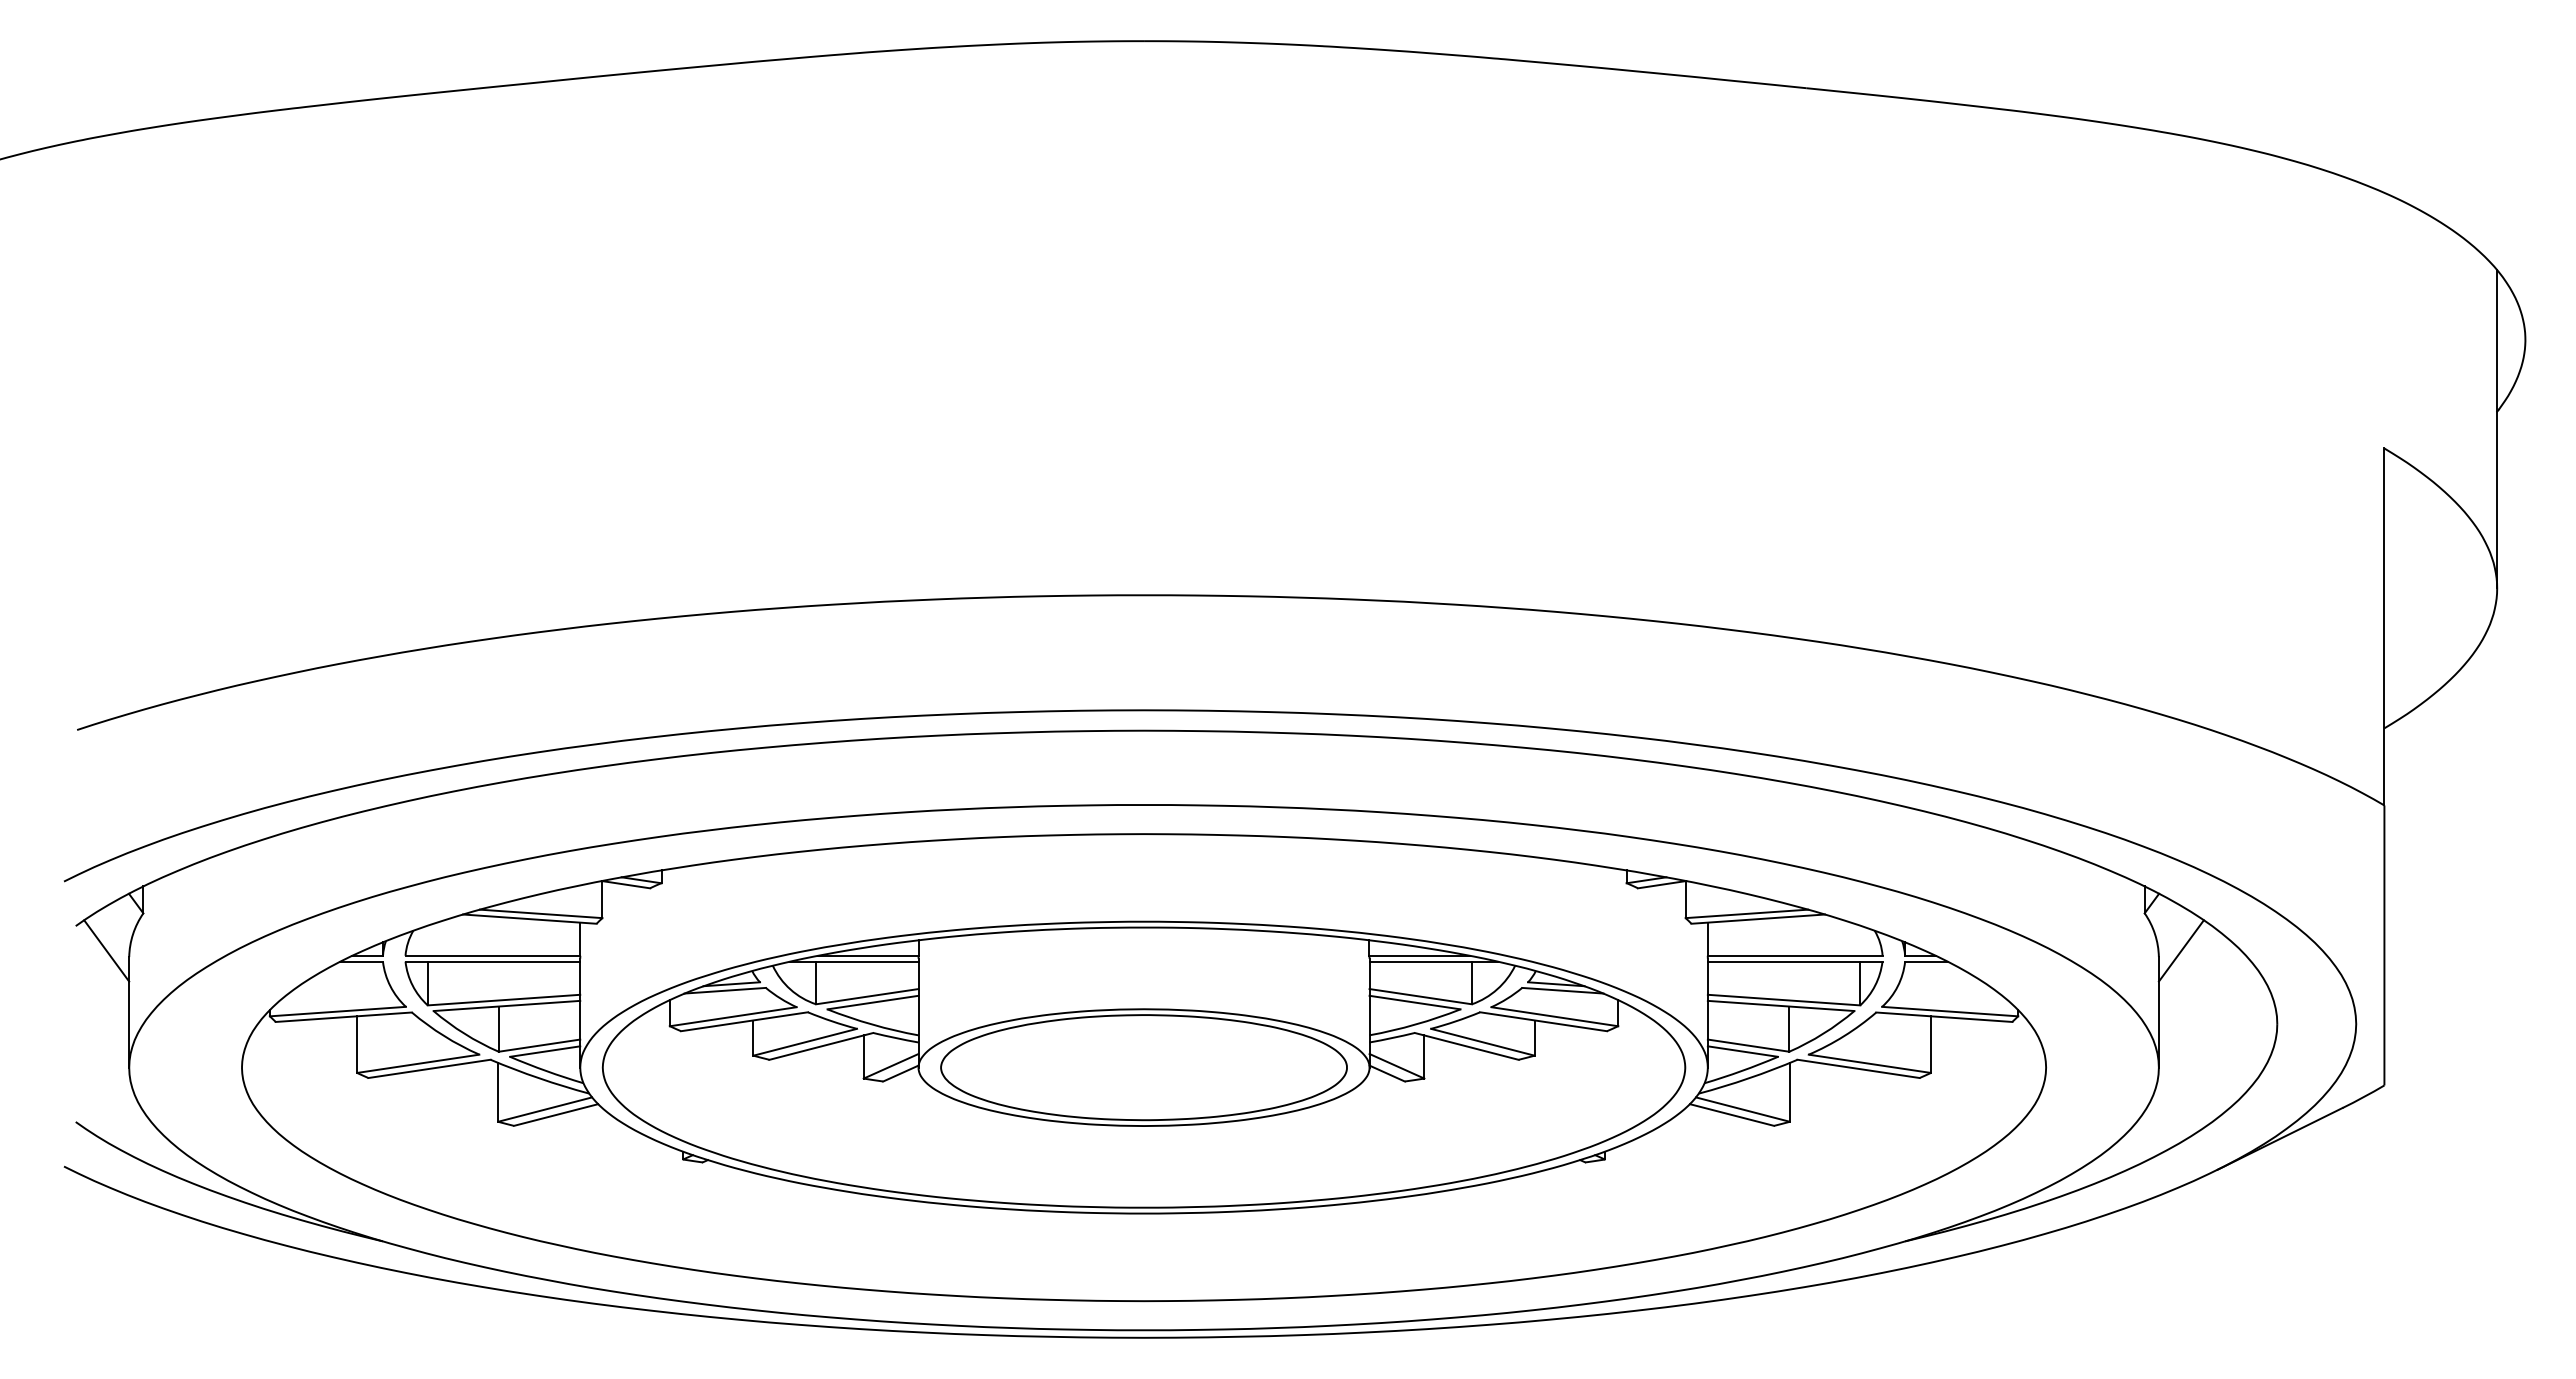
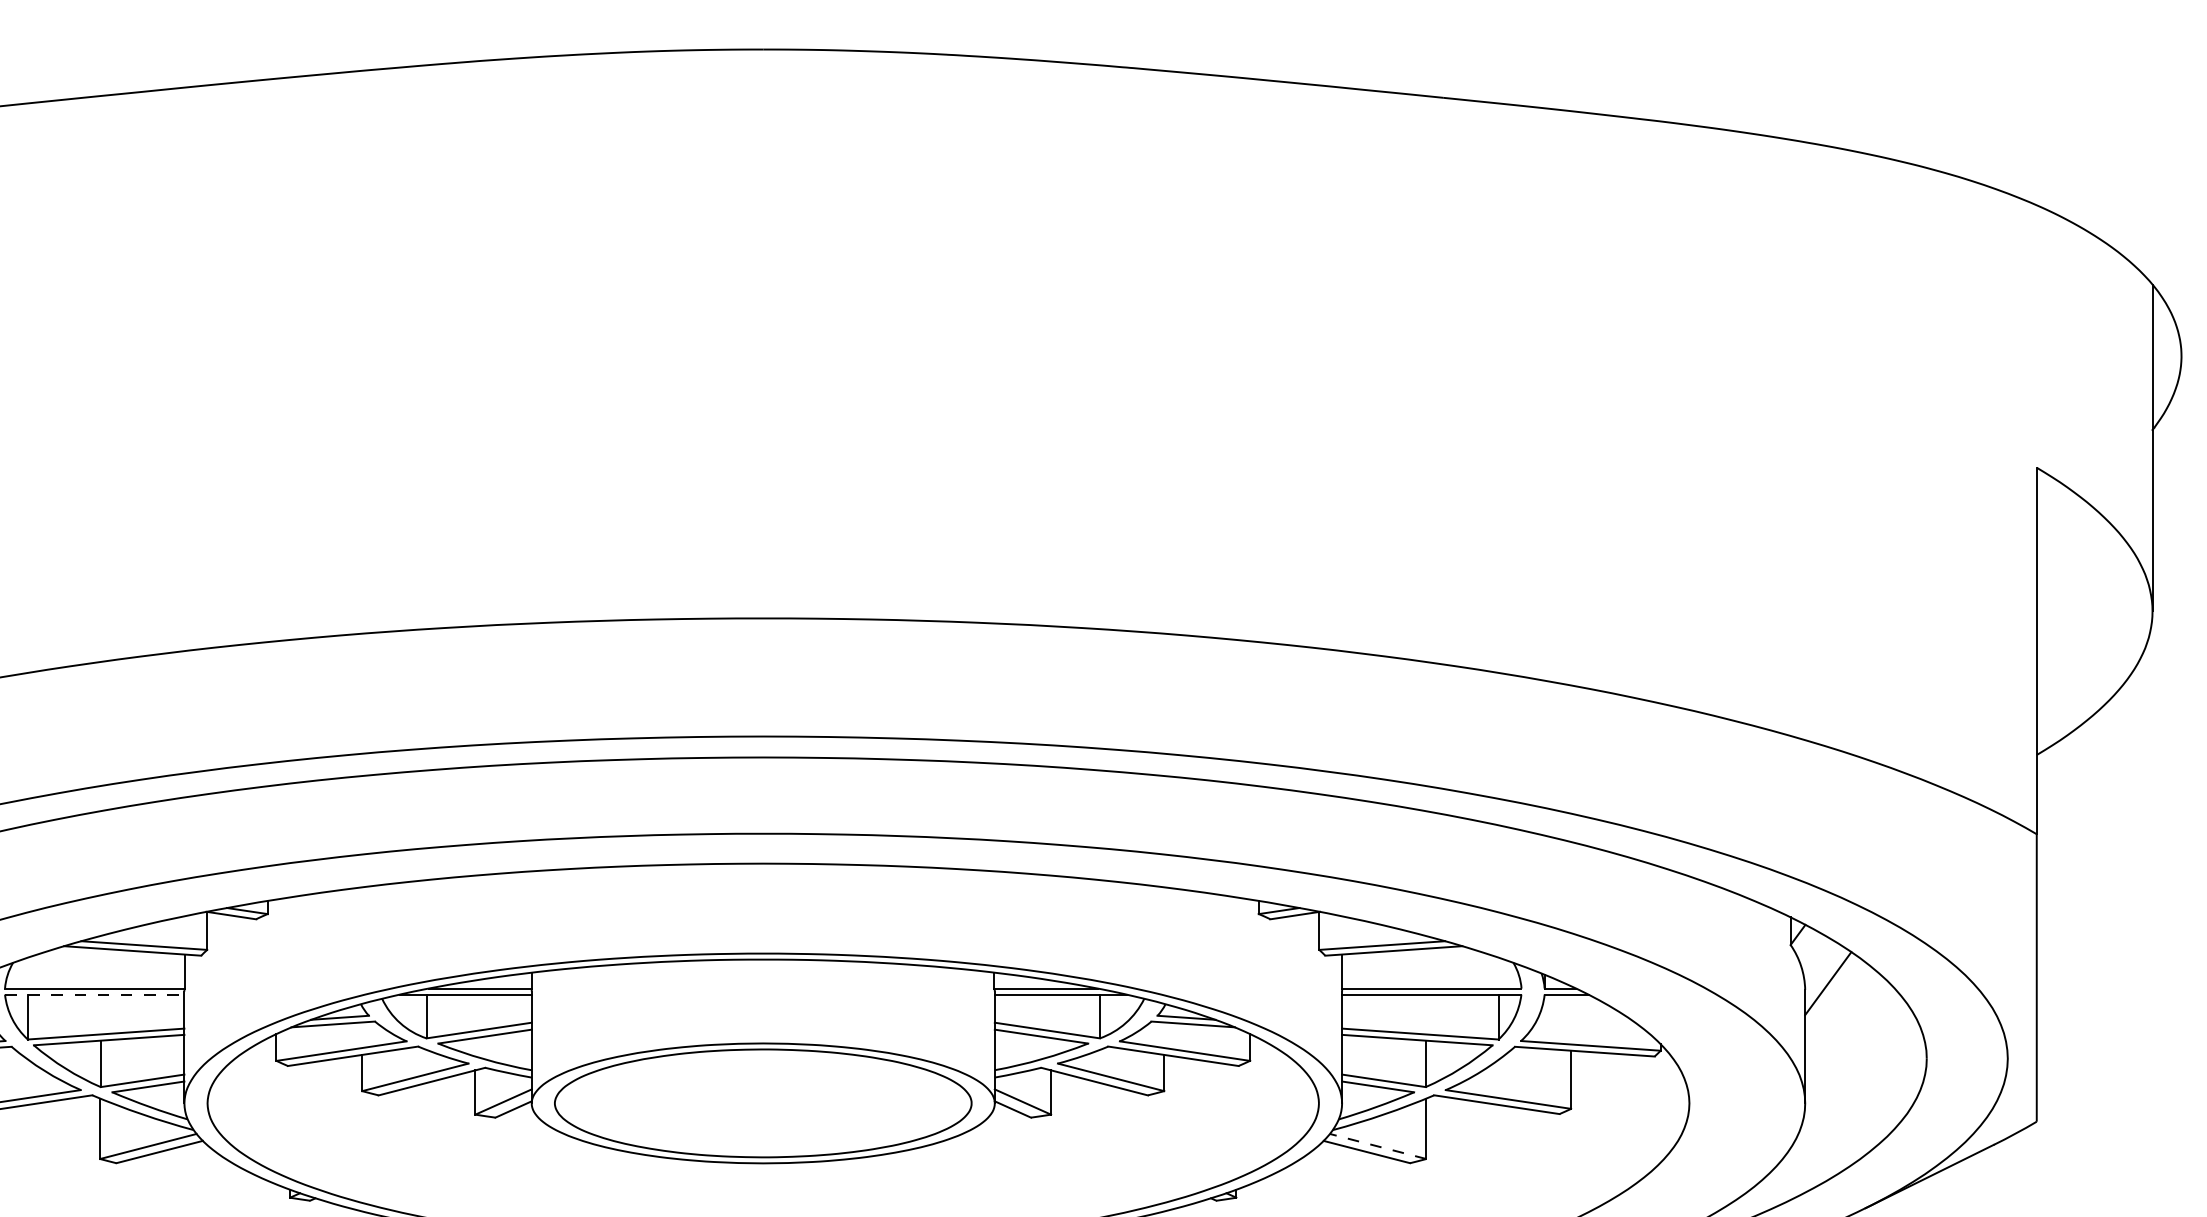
line: (493, 961) -> (95, 994), solid -> dashed
line: (1742, 1109) -> (1377, 1146), solid -> dashed

